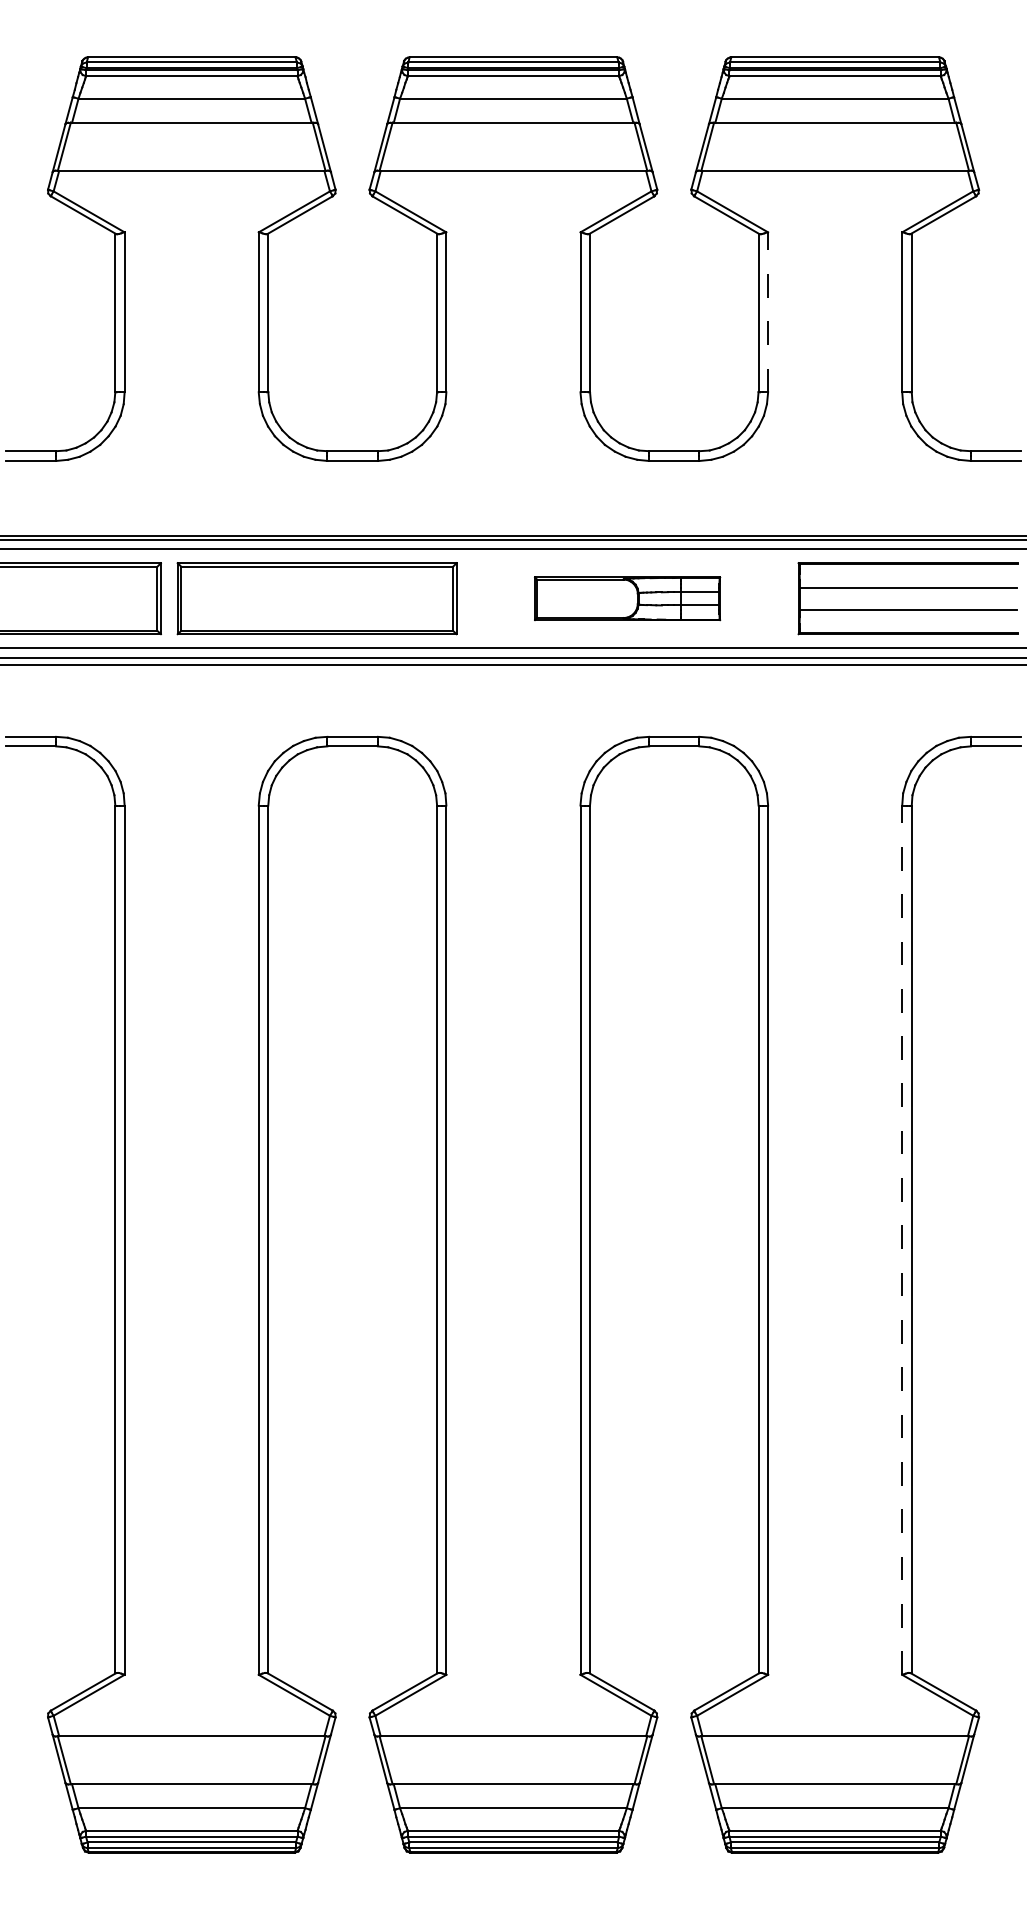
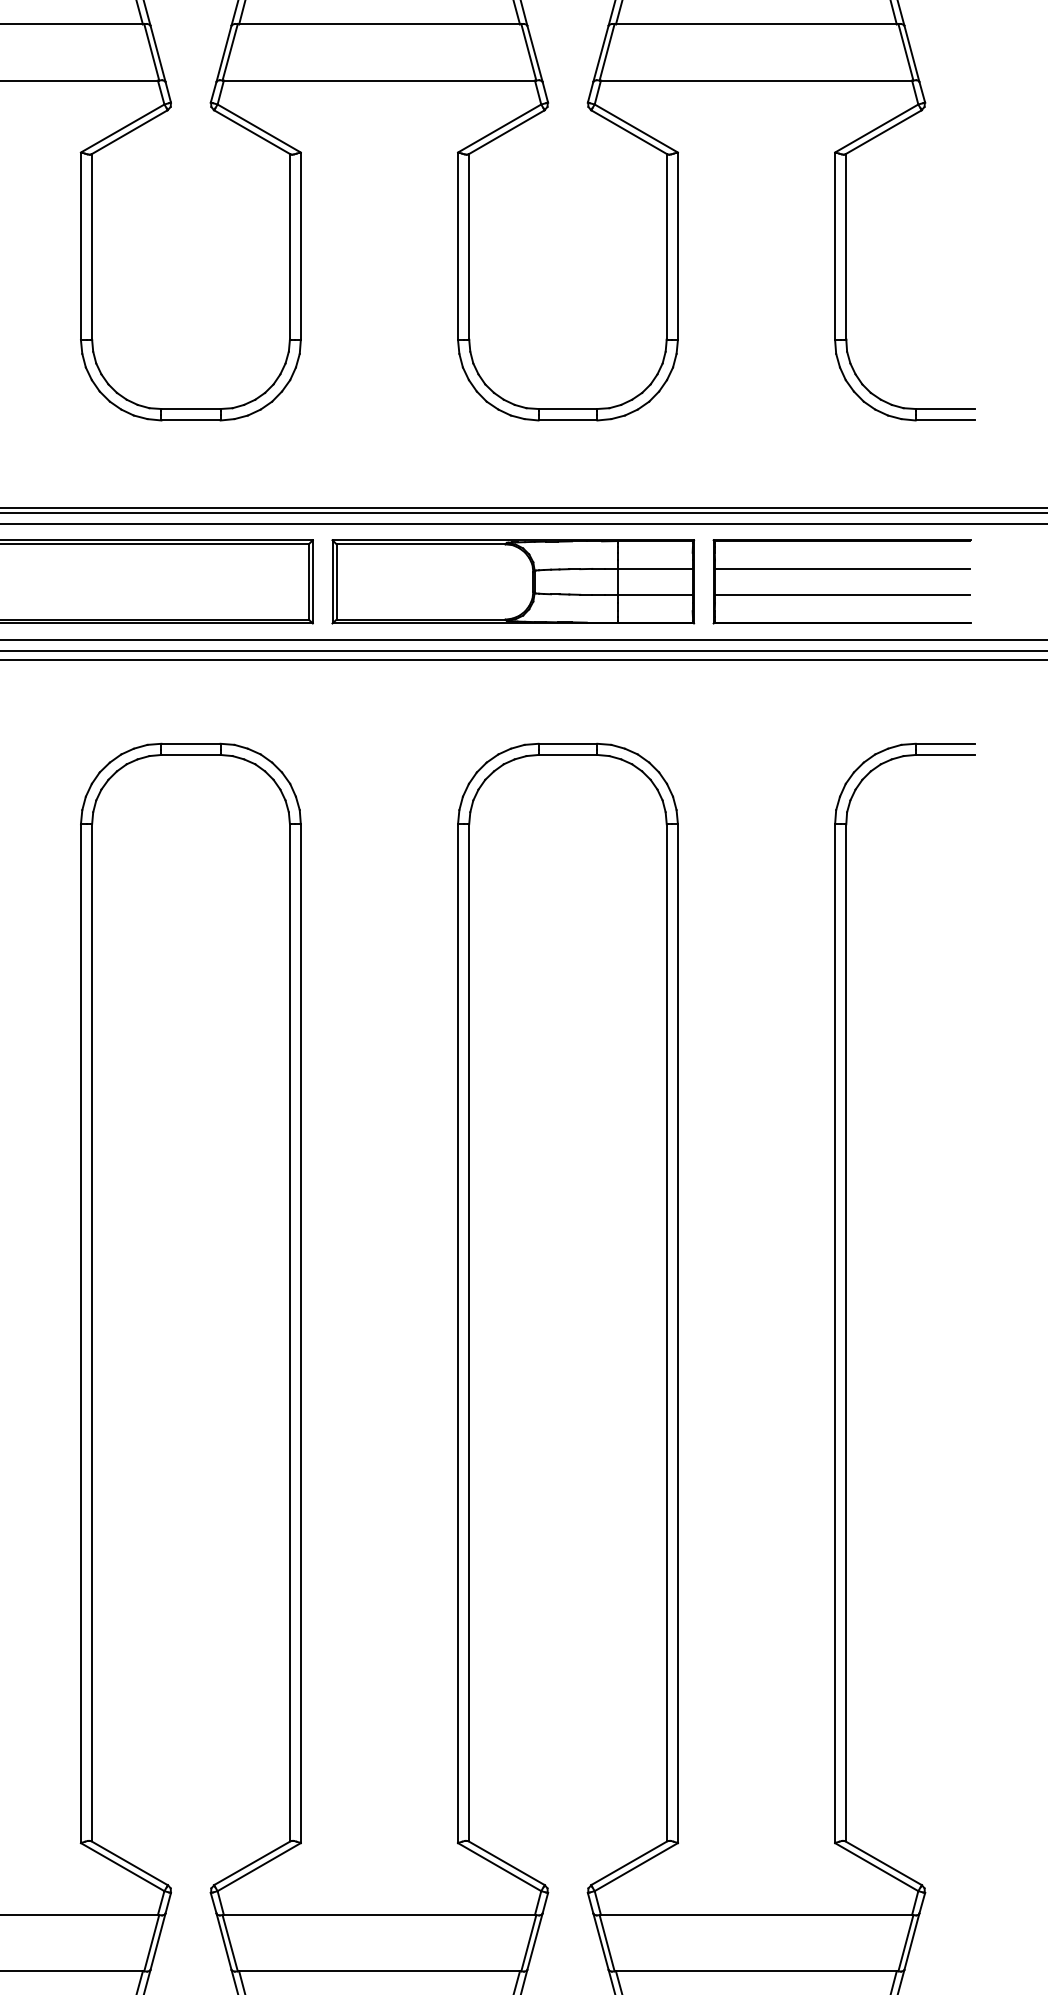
line: (768, 312) -> (678, 246), dashed -> solid
part: (627, 598) -> (513, 581), size x1.67
line: (902, 1240) -> (835, 1334), dashed -> solid

